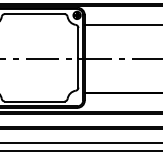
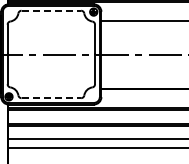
line: (34, 13) -> (51, 10), solid -> dashed
line: (34, 101) -> (51, 98), solid -> dashed

